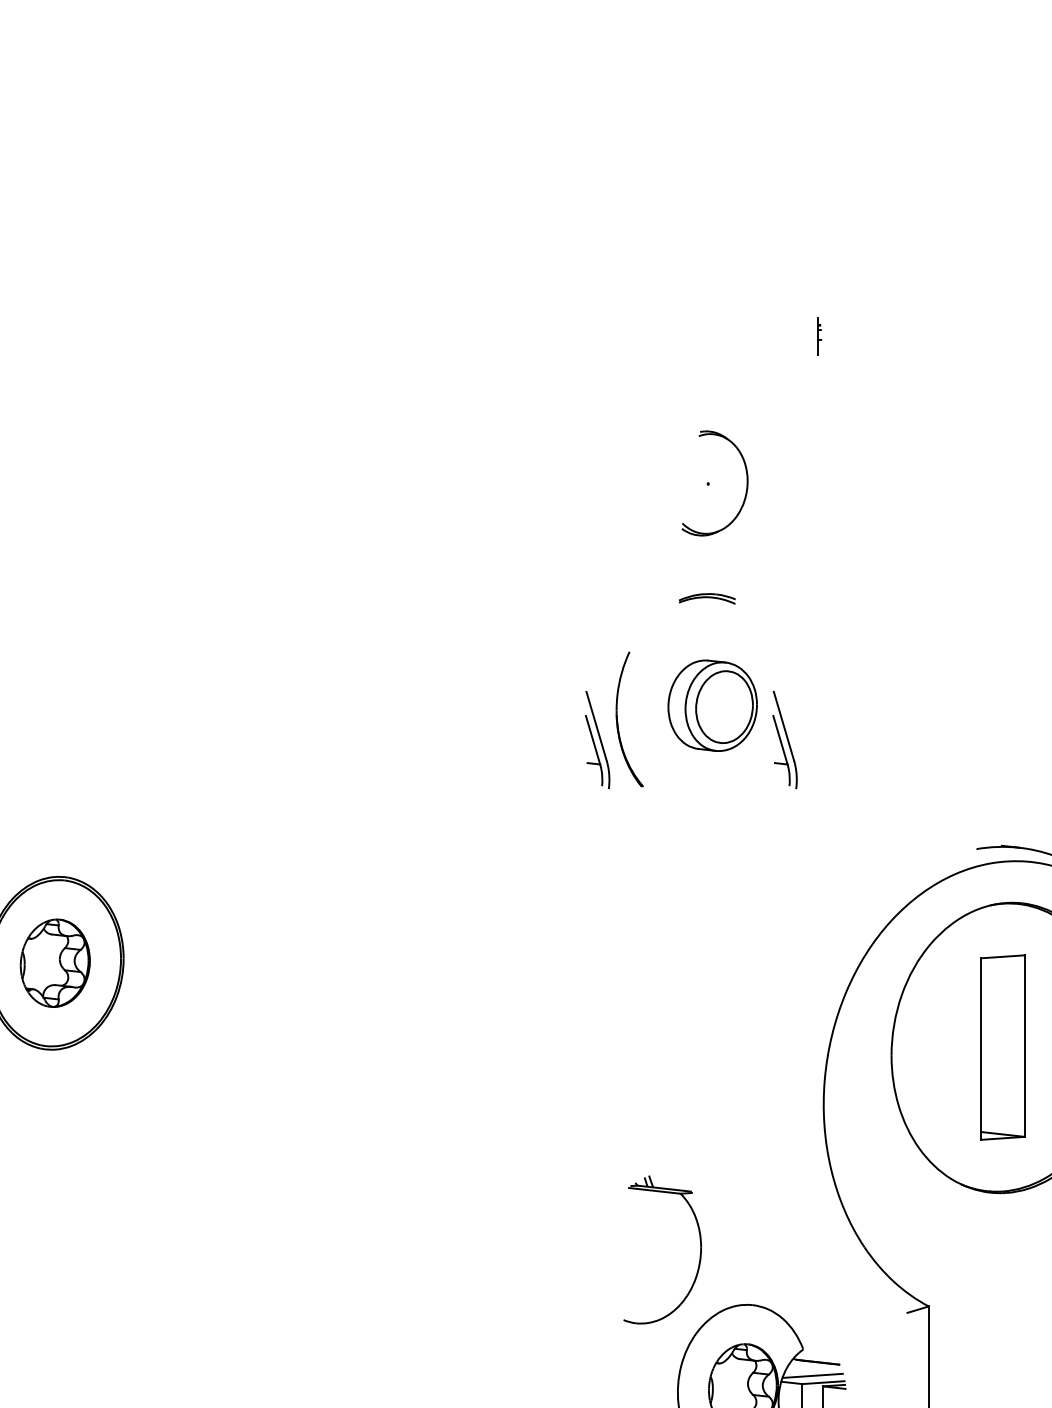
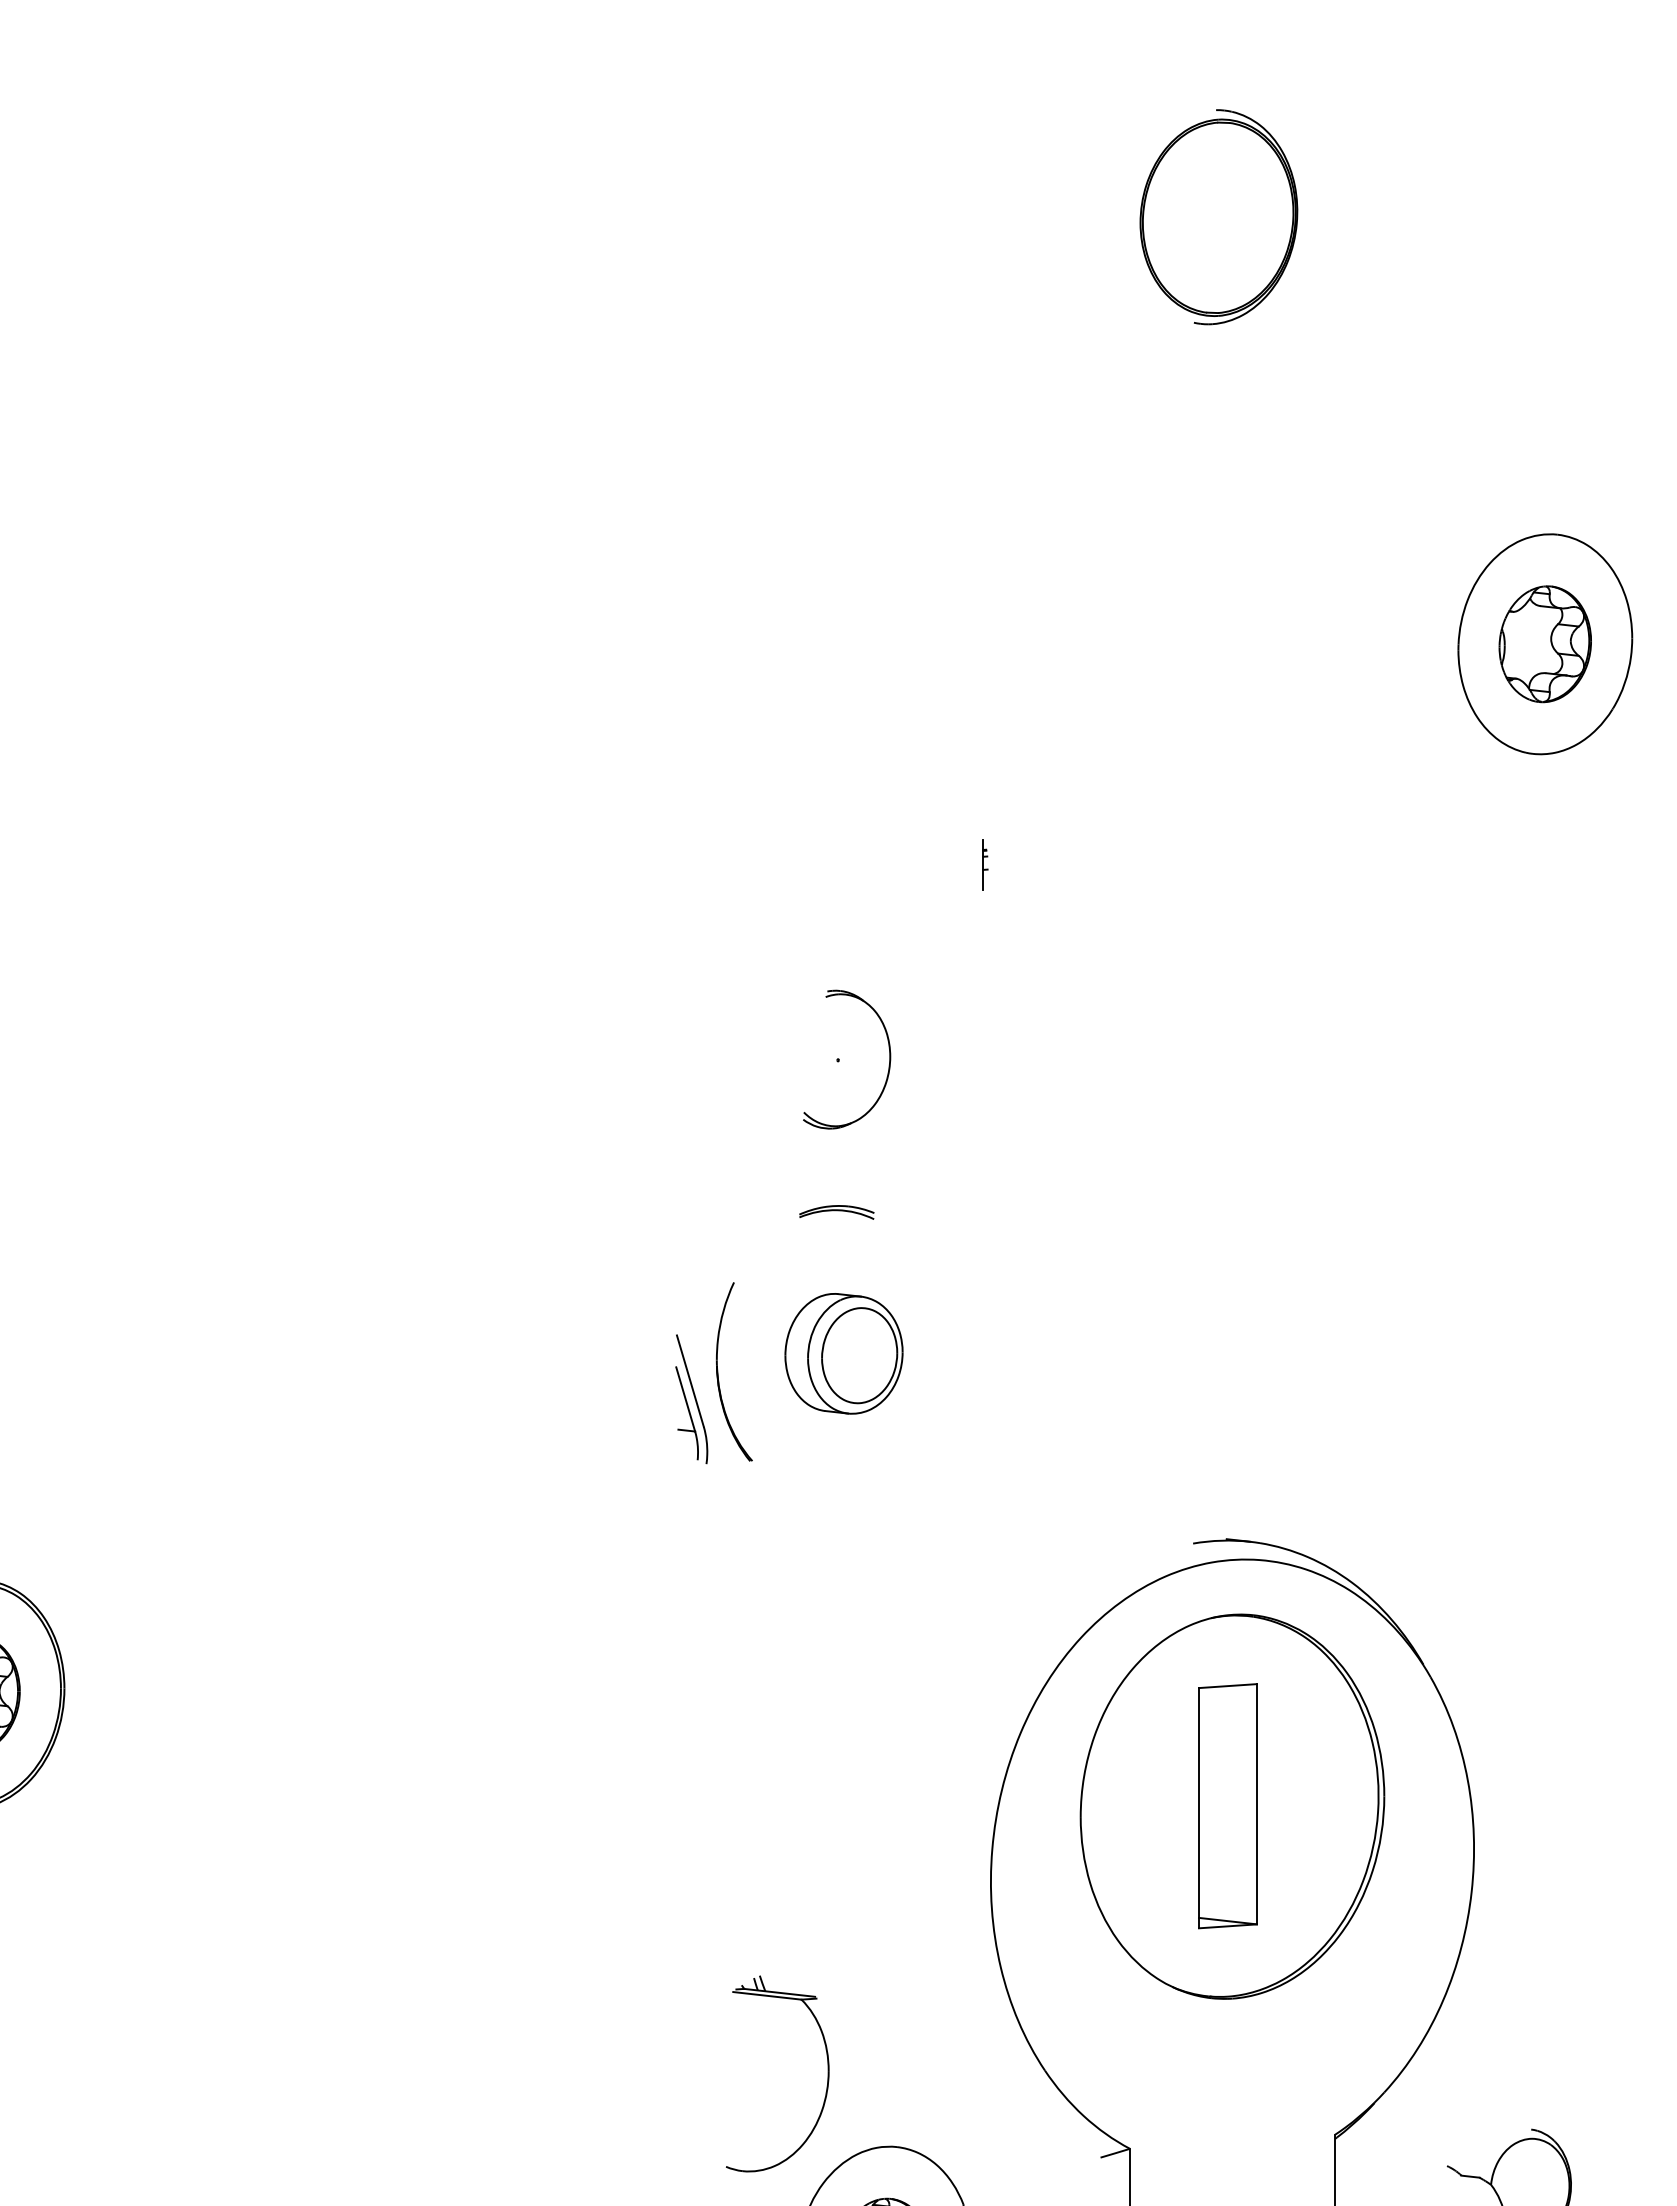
part: (784, 740) -> (939, 1399), removed

